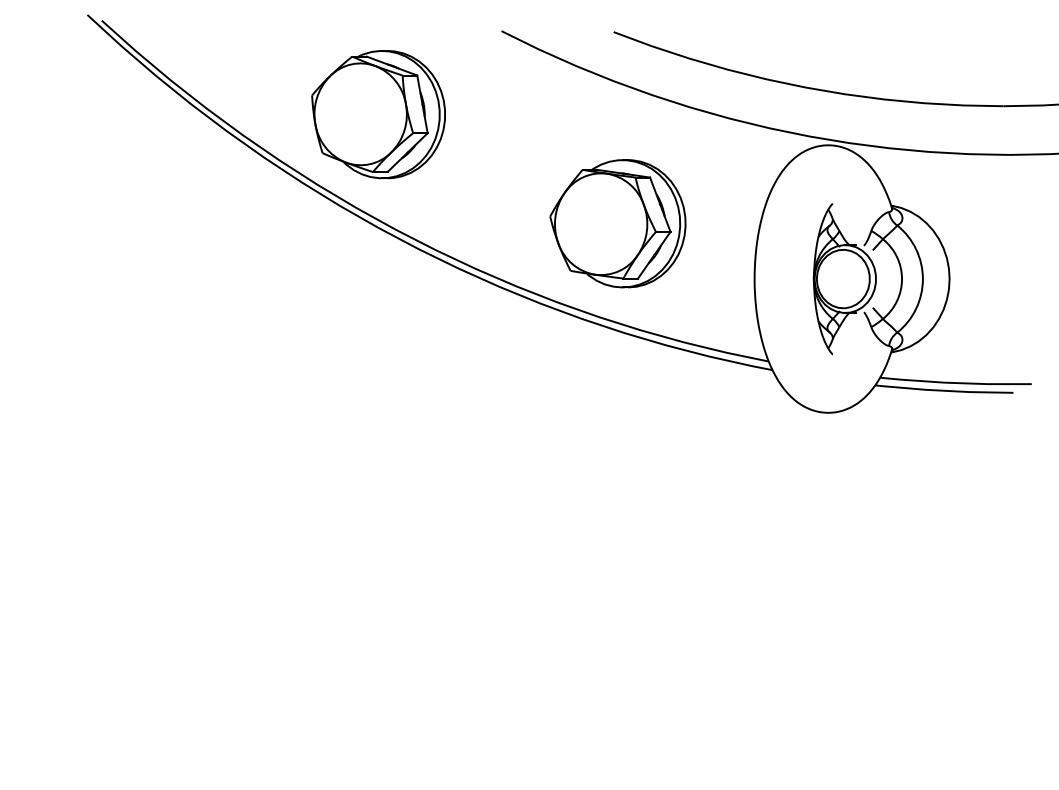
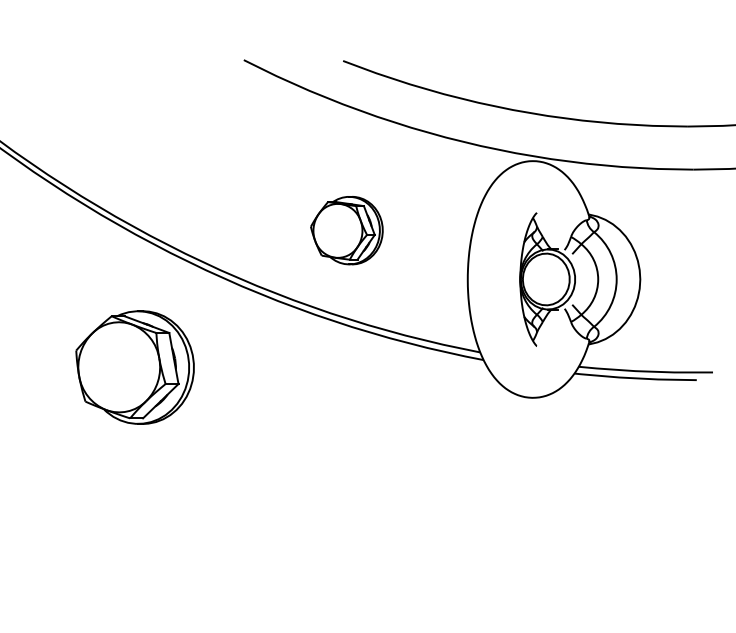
part: (378, 114) -> (134, 367), moved
part: (617, 223) -> (346, 230), size x0.6

